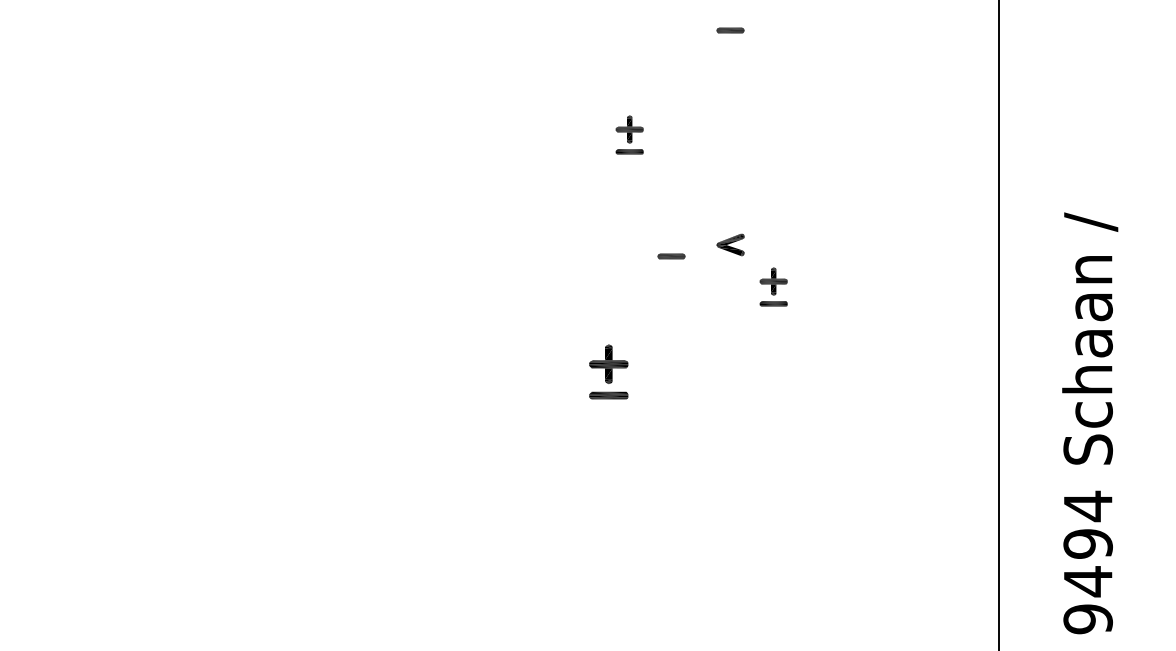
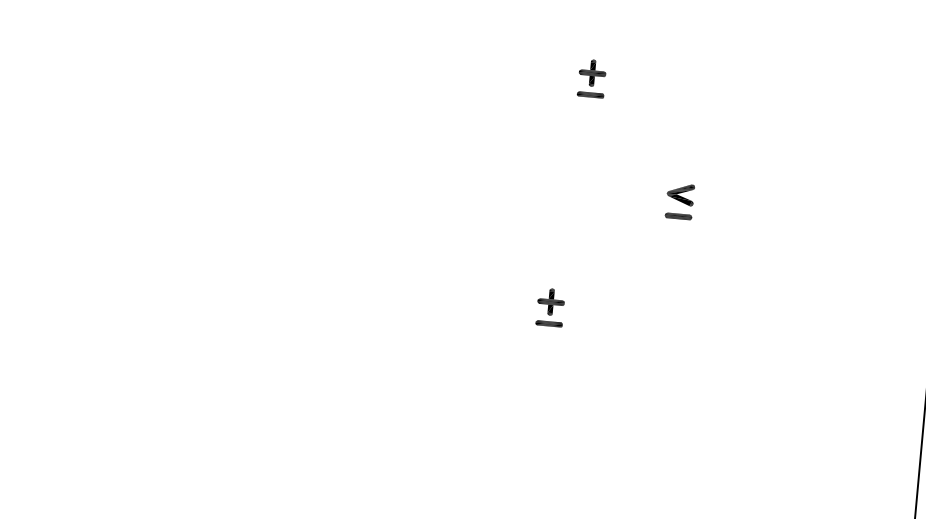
part: (671, 256) -> (678, 216), moved
part: (773, 286) -> (718, 238), removed
part: (608, 371) -> (550, 306), size x0.71

